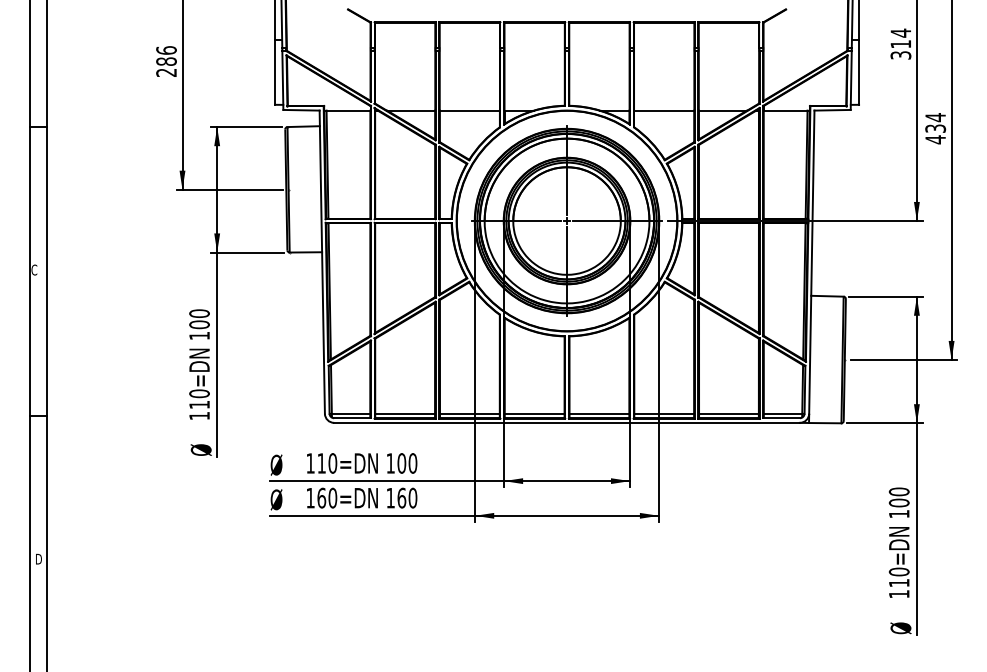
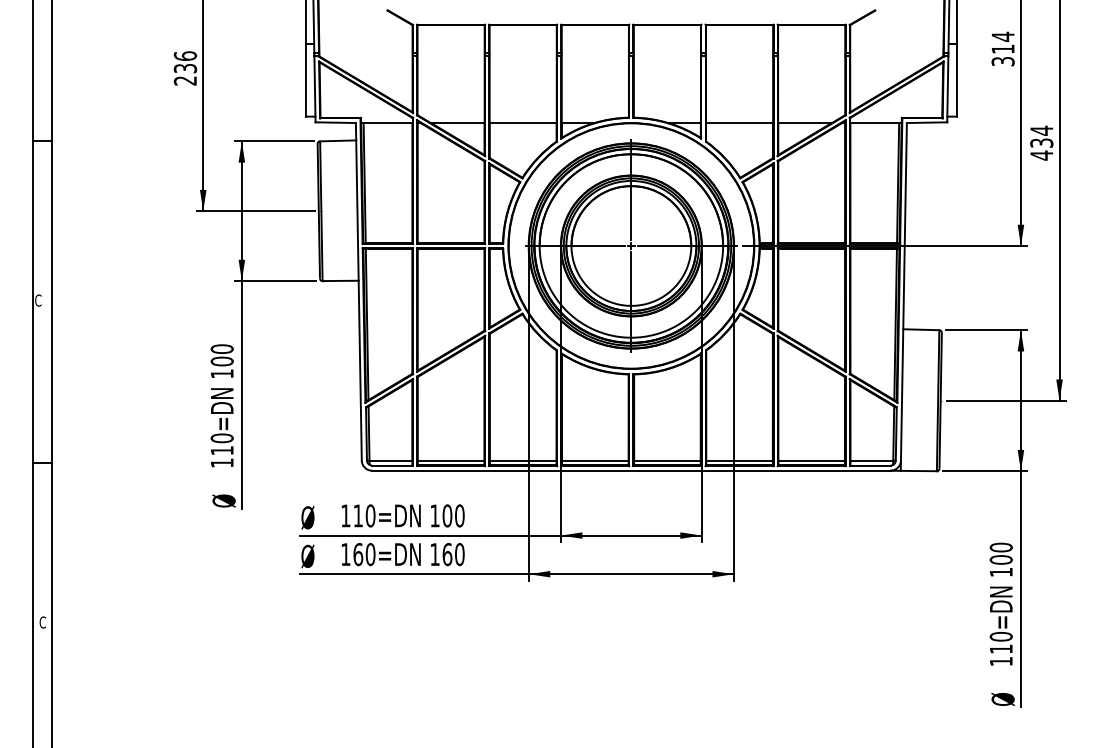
text: (166, 61) -> (185, 68), 286 -> 236
text: (38, 558) -> (42, 621), D -> C

